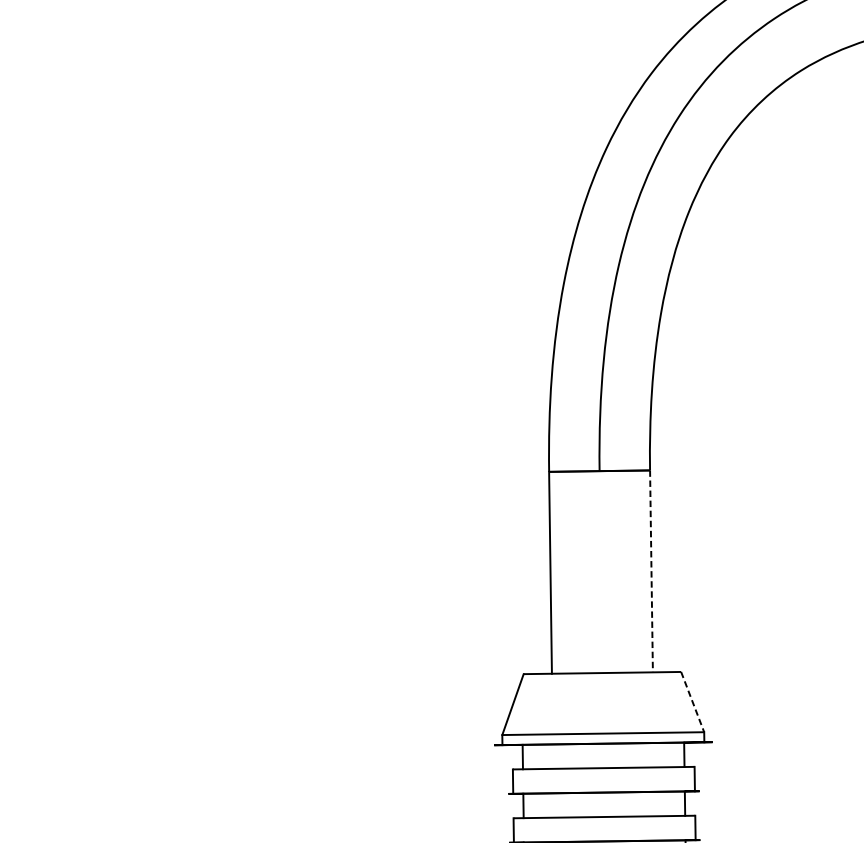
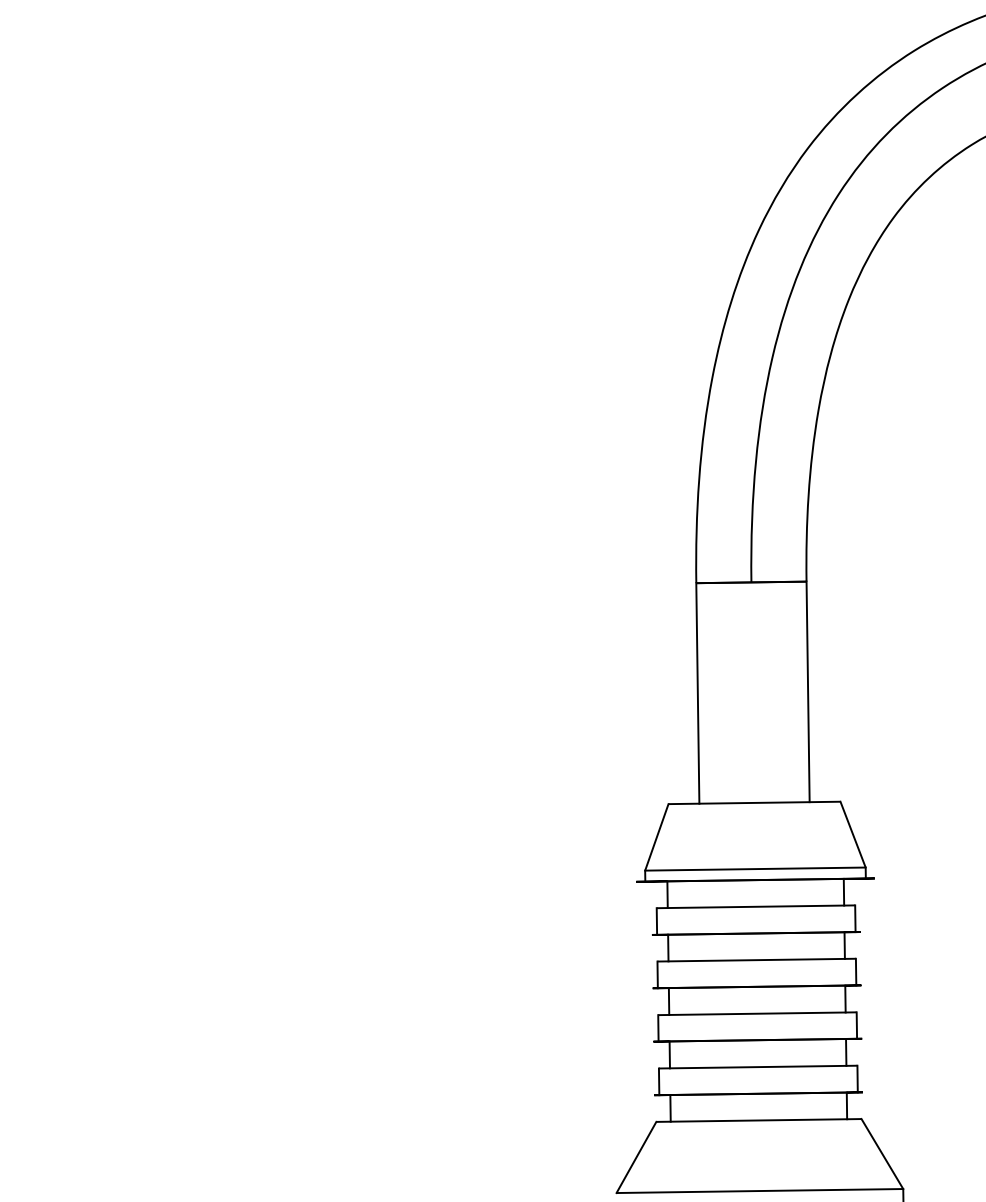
line: (651, 571) -> (808, 692), dashed -> solid
line: (693, 702) -> (853, 835), dashed -> solid

